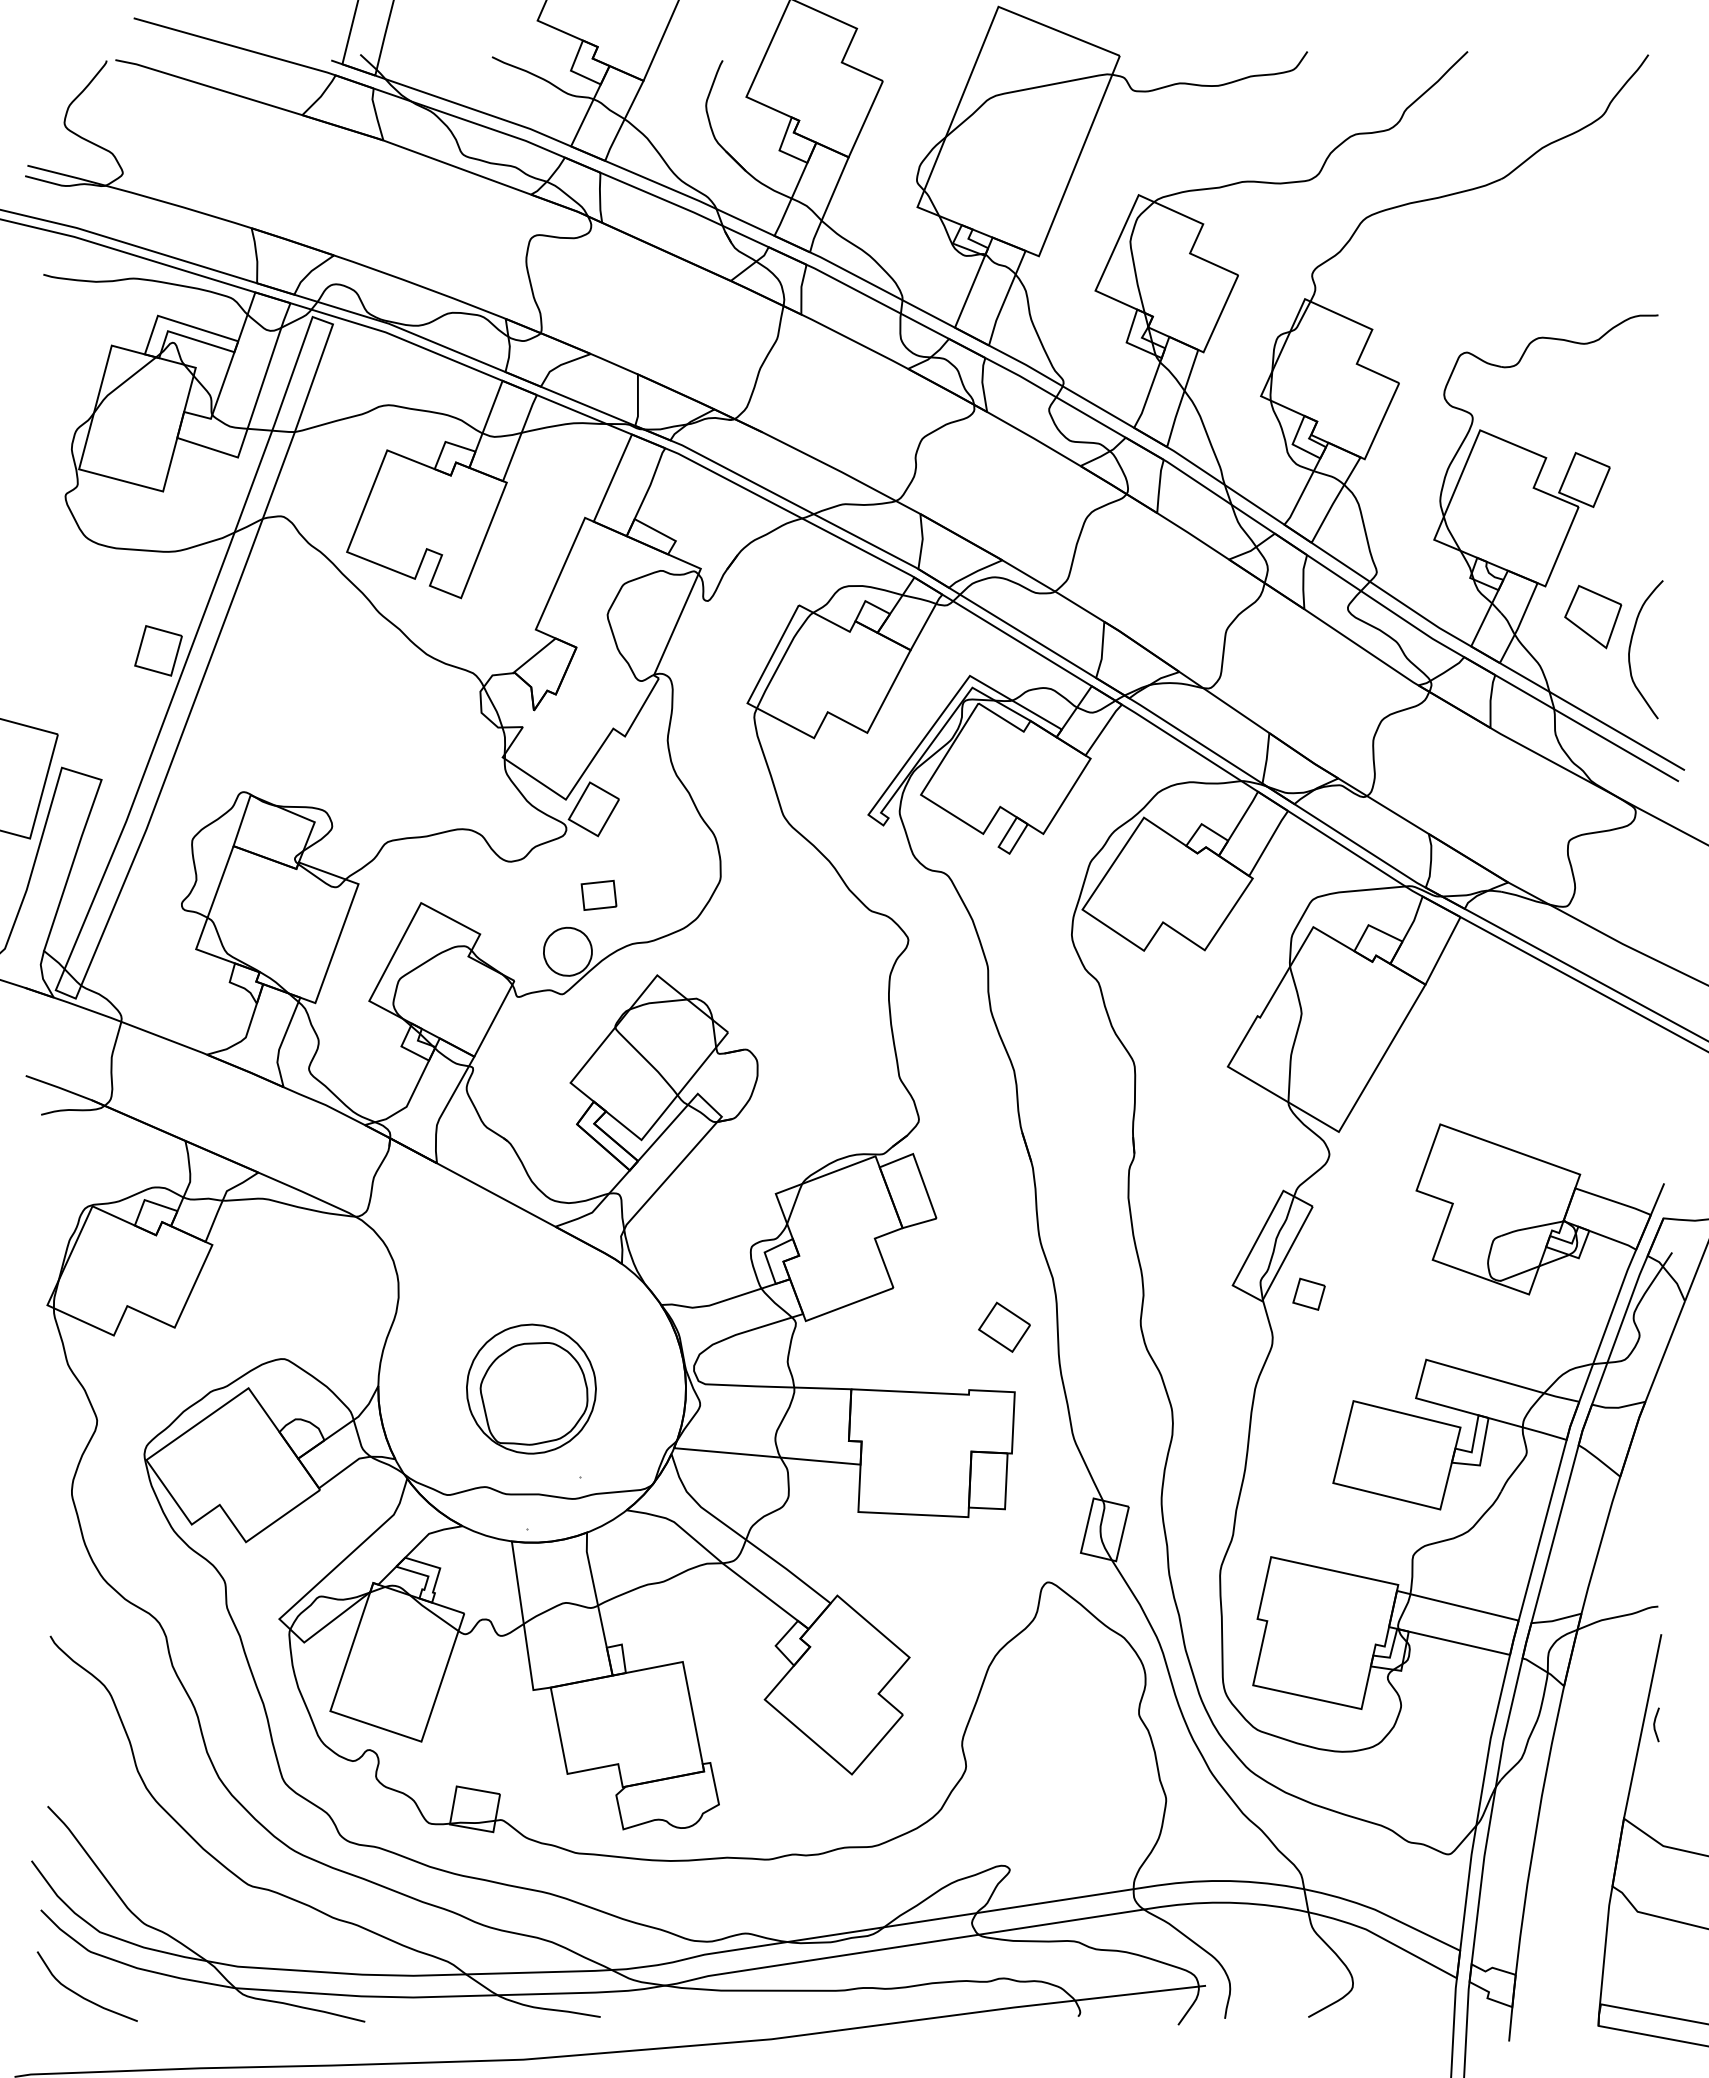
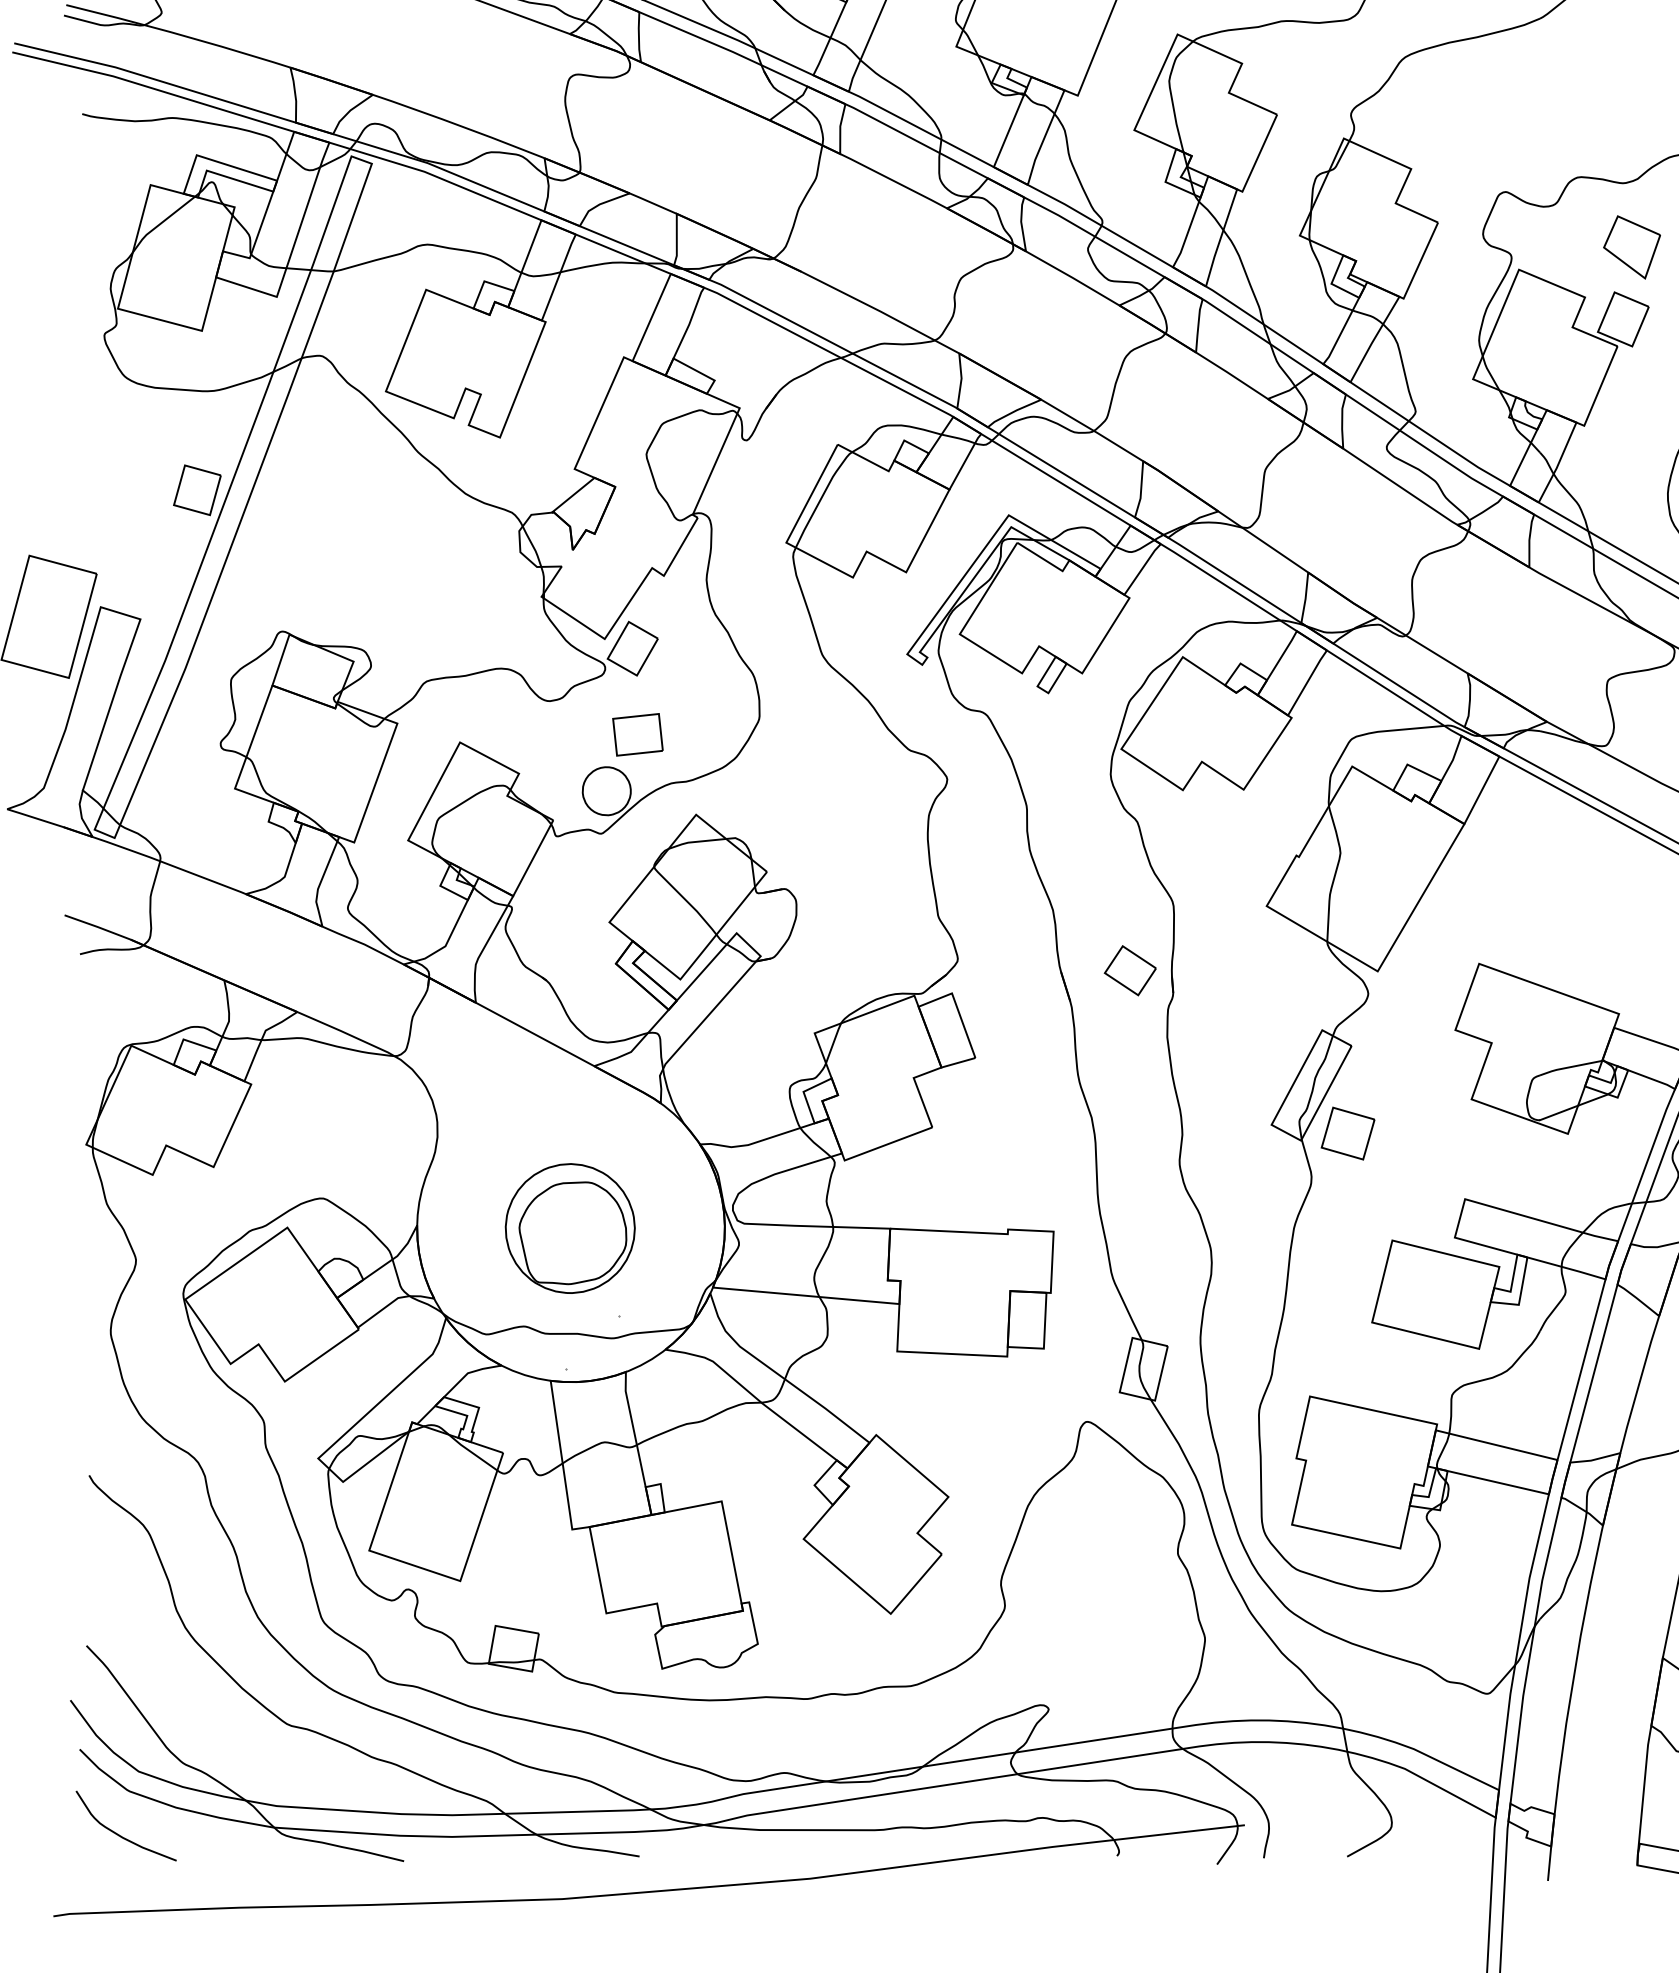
part: (1593, 616) -> (1632, 246), moved
part: (598, 895) -> (637, 734), size x1.43
part: (1308, 1294) -> (1347, 1133), size x1.67
part: (1004, 1326) -> (1130, 969), moved

